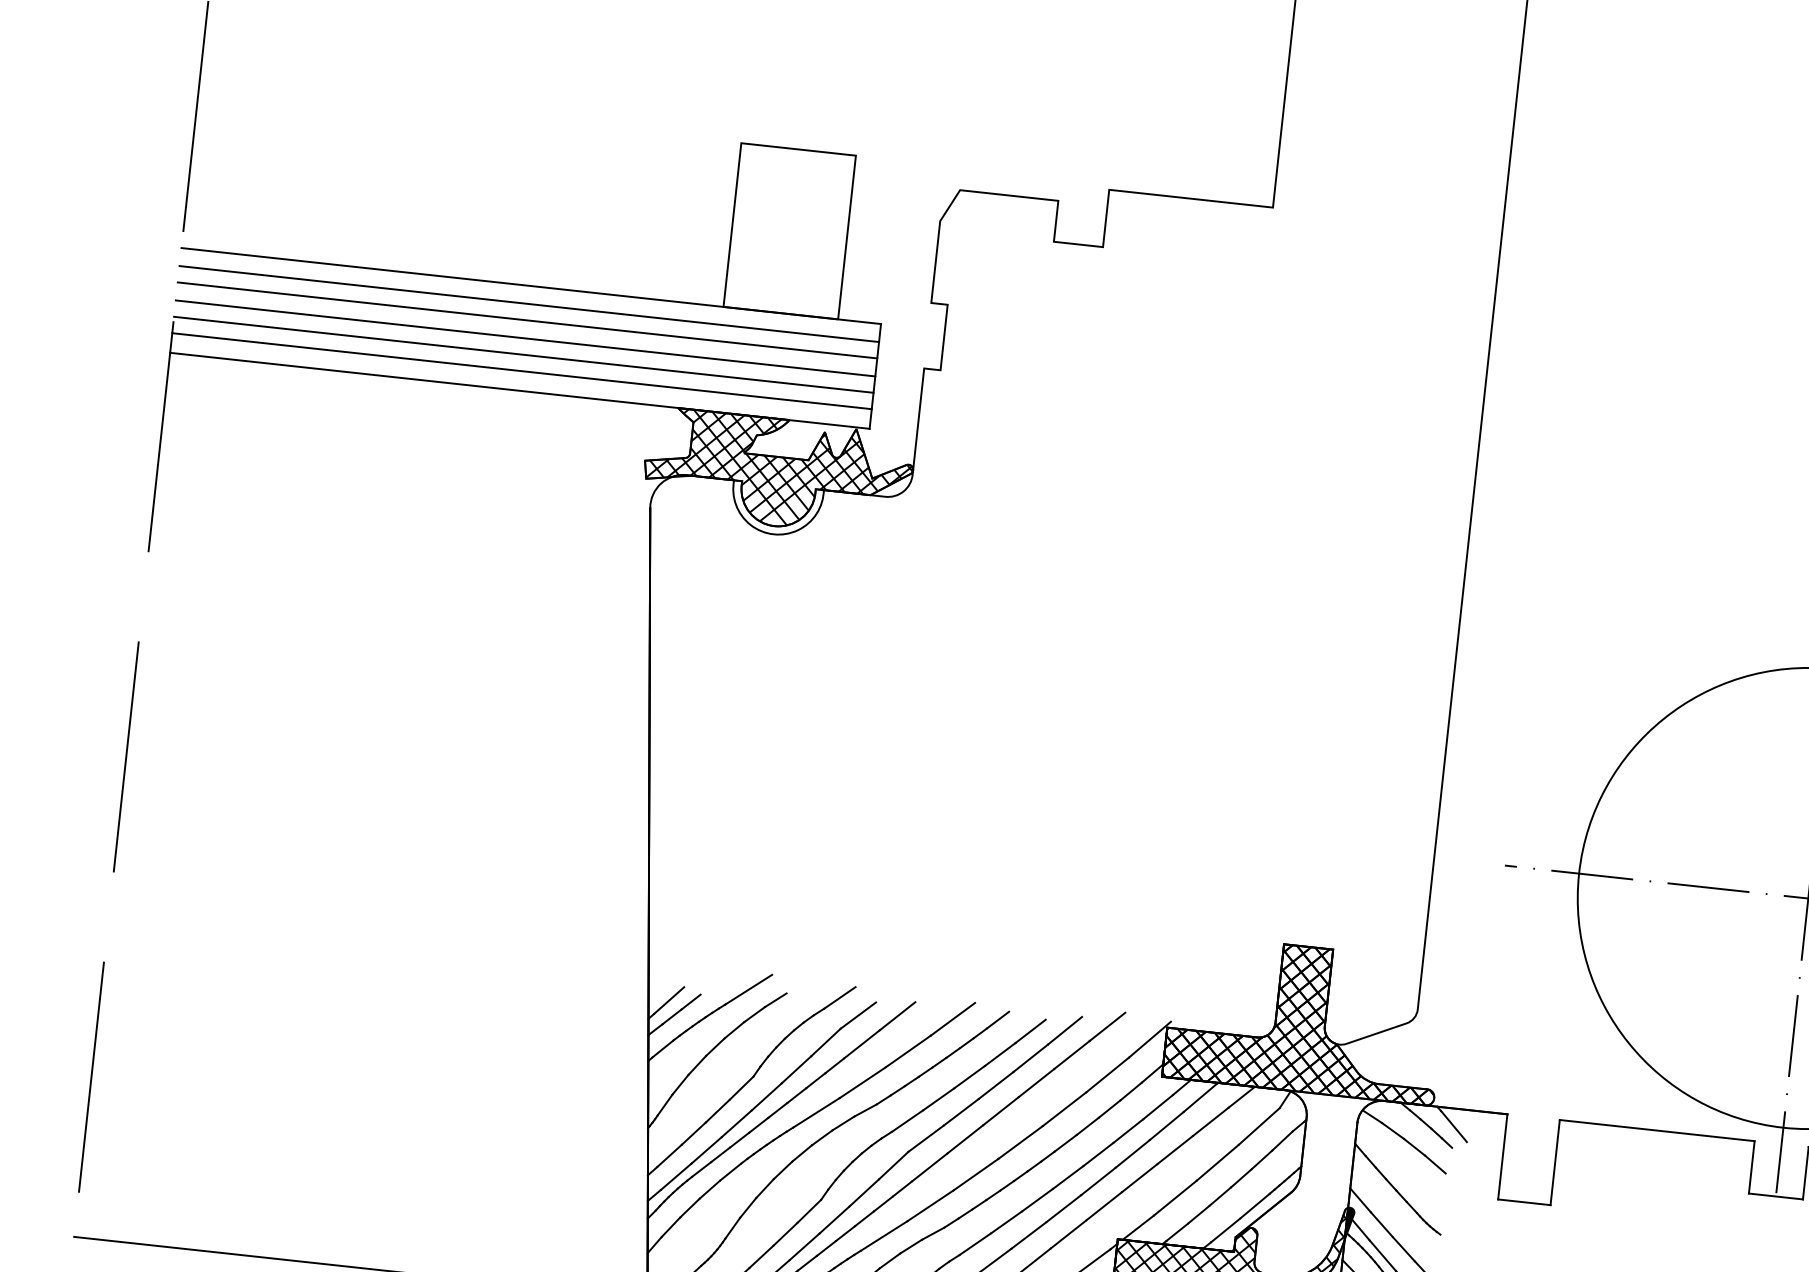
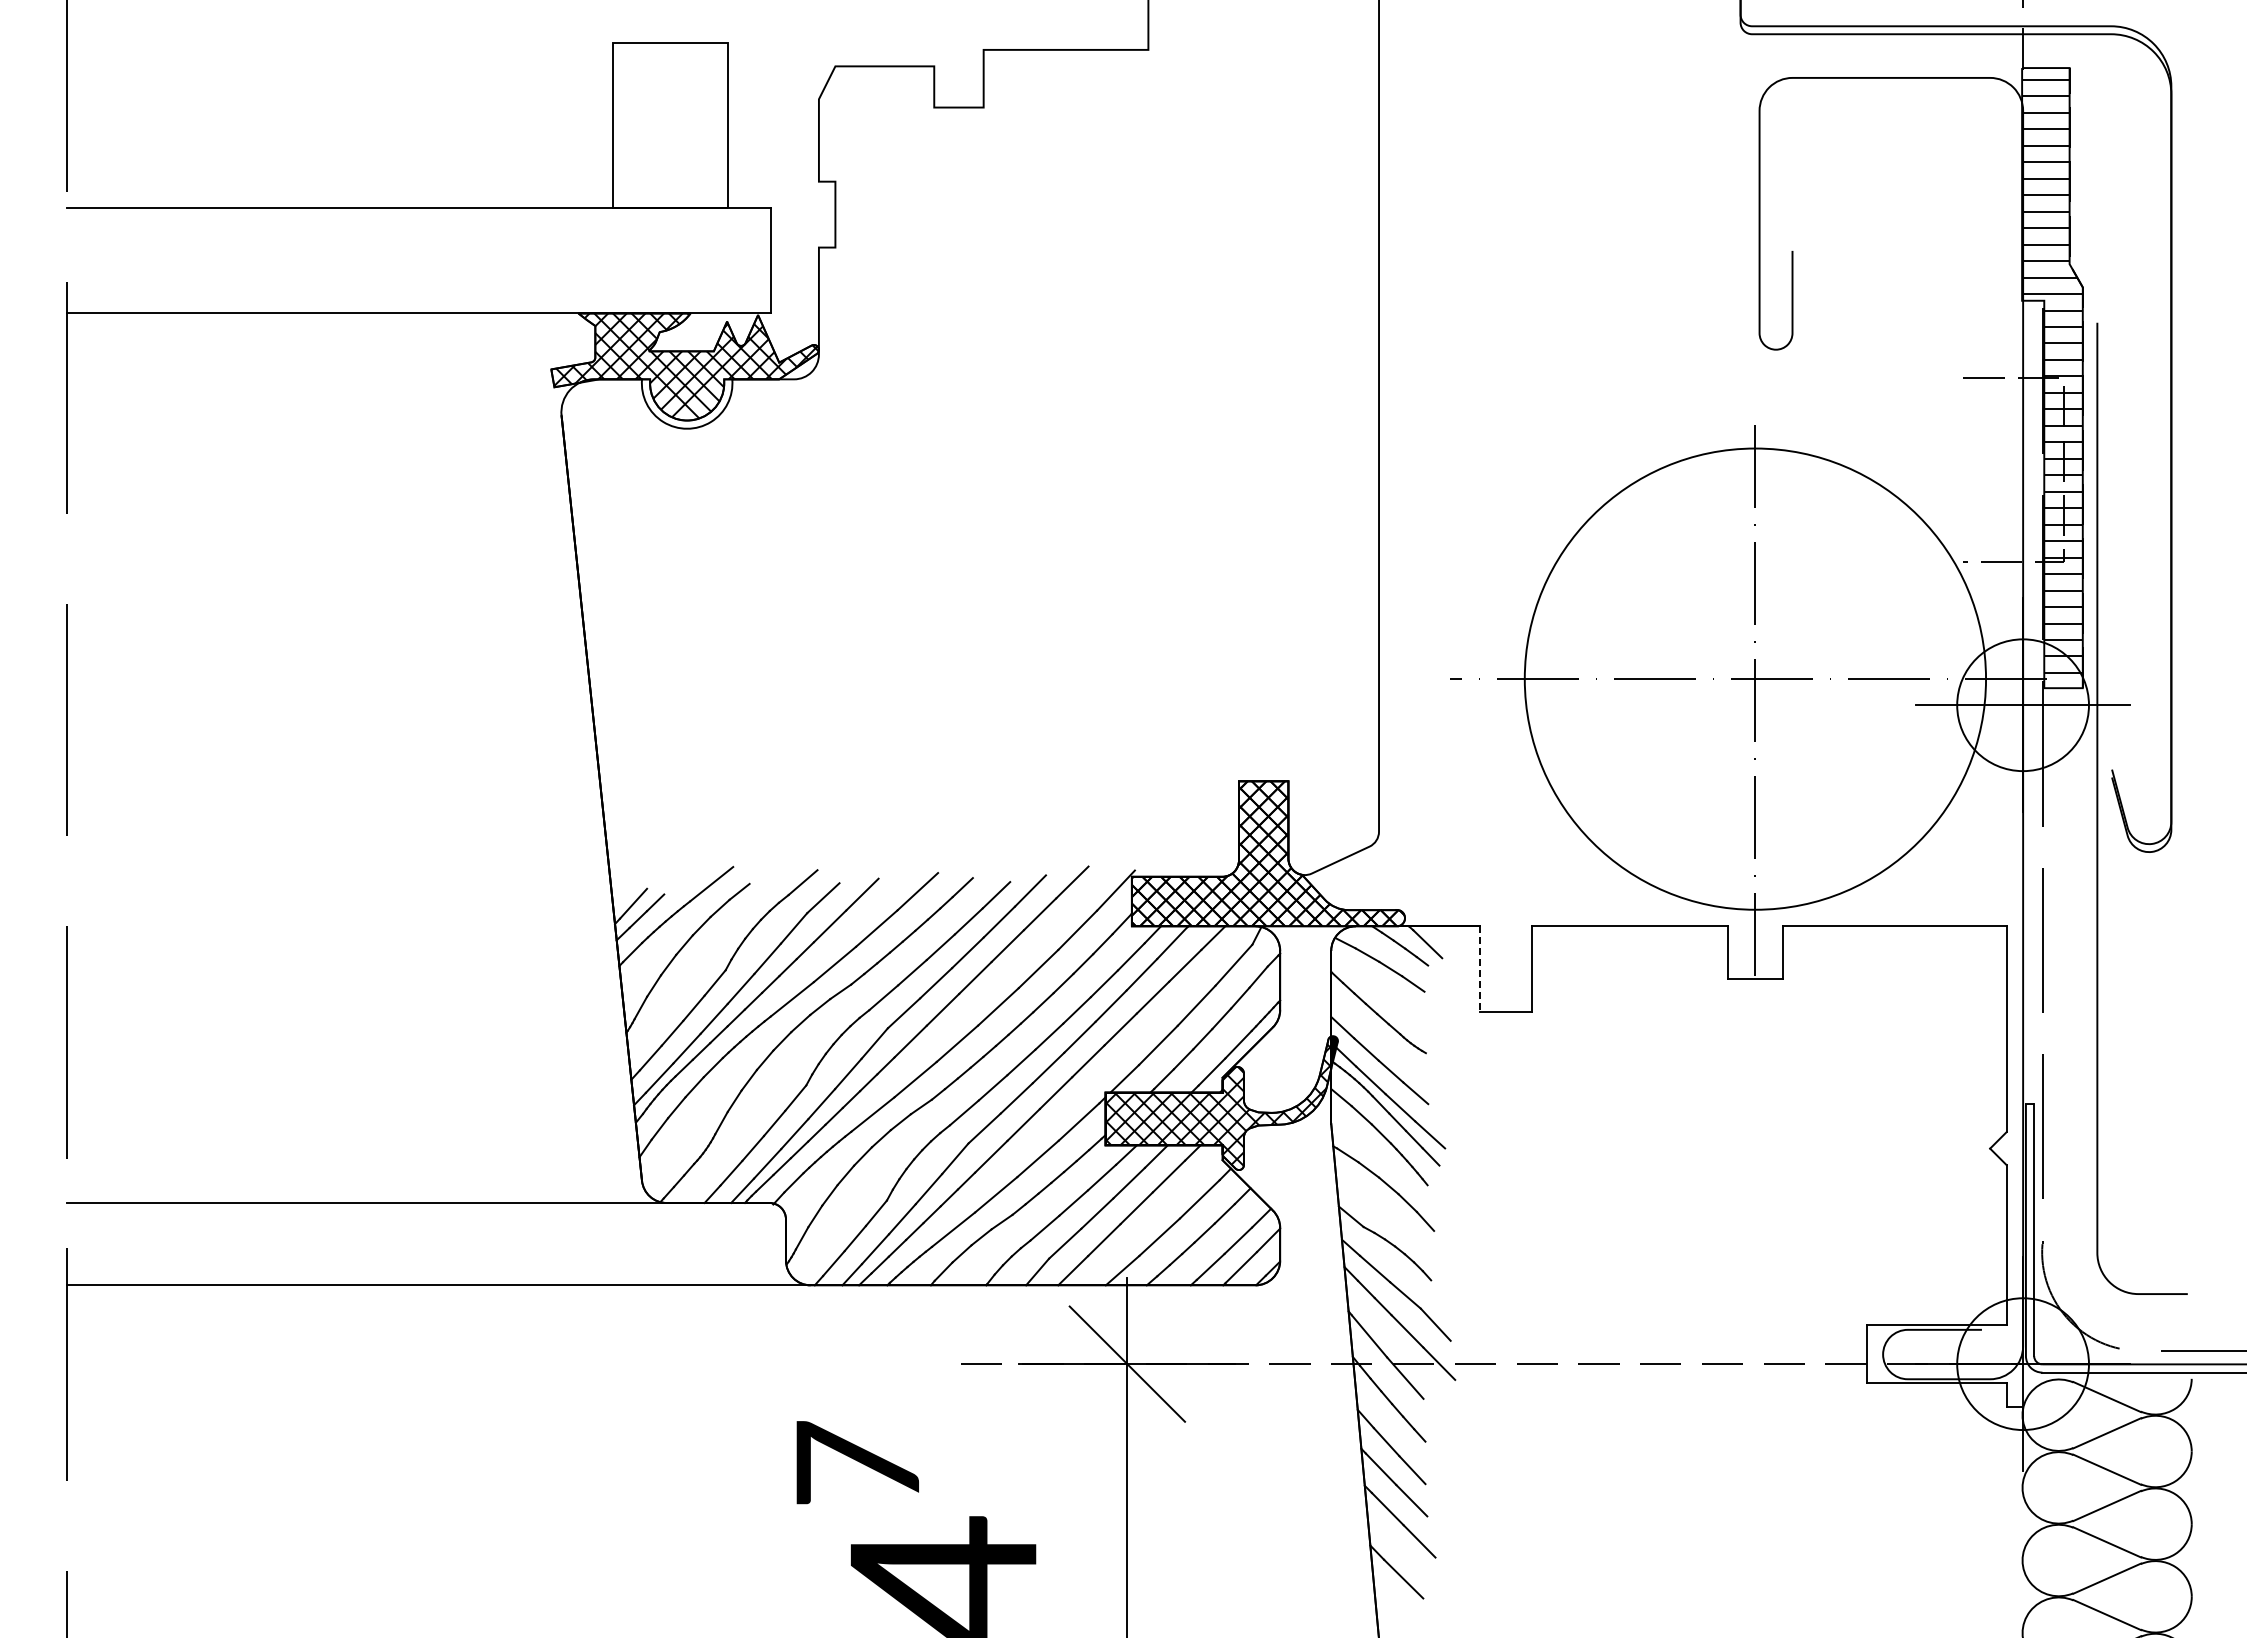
line: (529, 304) -> (419, 226), removed
line: (527, 320) -> (419, 242), removed
line: (525, 338) -> (419, 260), removed
line: (523, 355) -> (419, 277), removed
line: (522, 371) -> (419, 293), removed
line: (1502, 1157) -> (1479, 969), solid -> dashed

